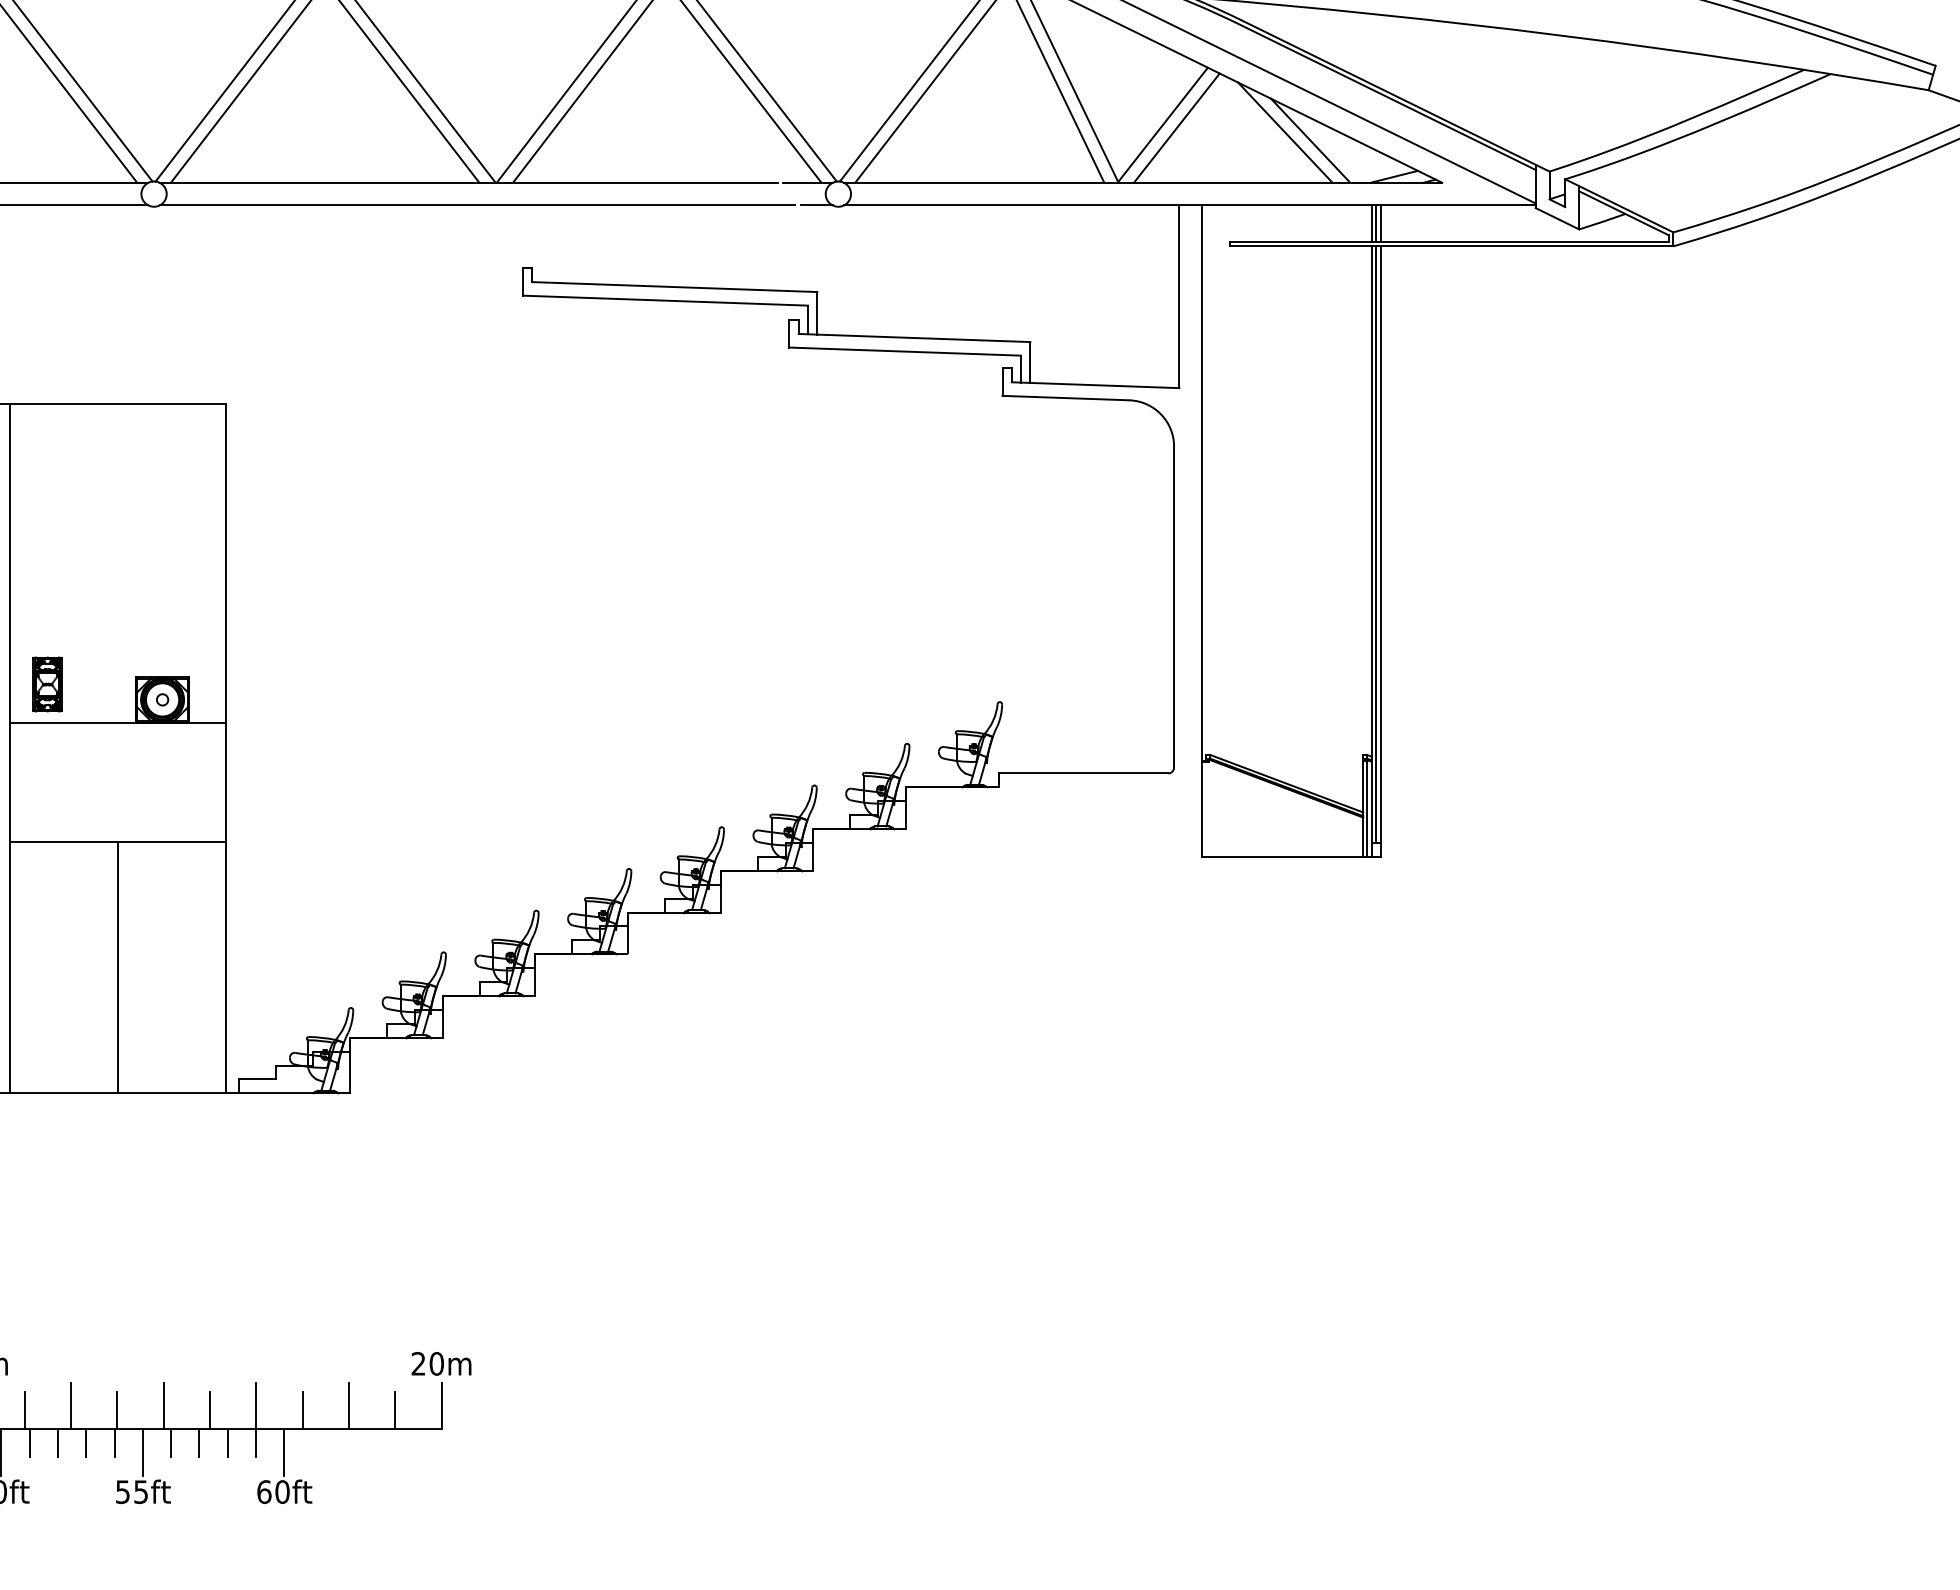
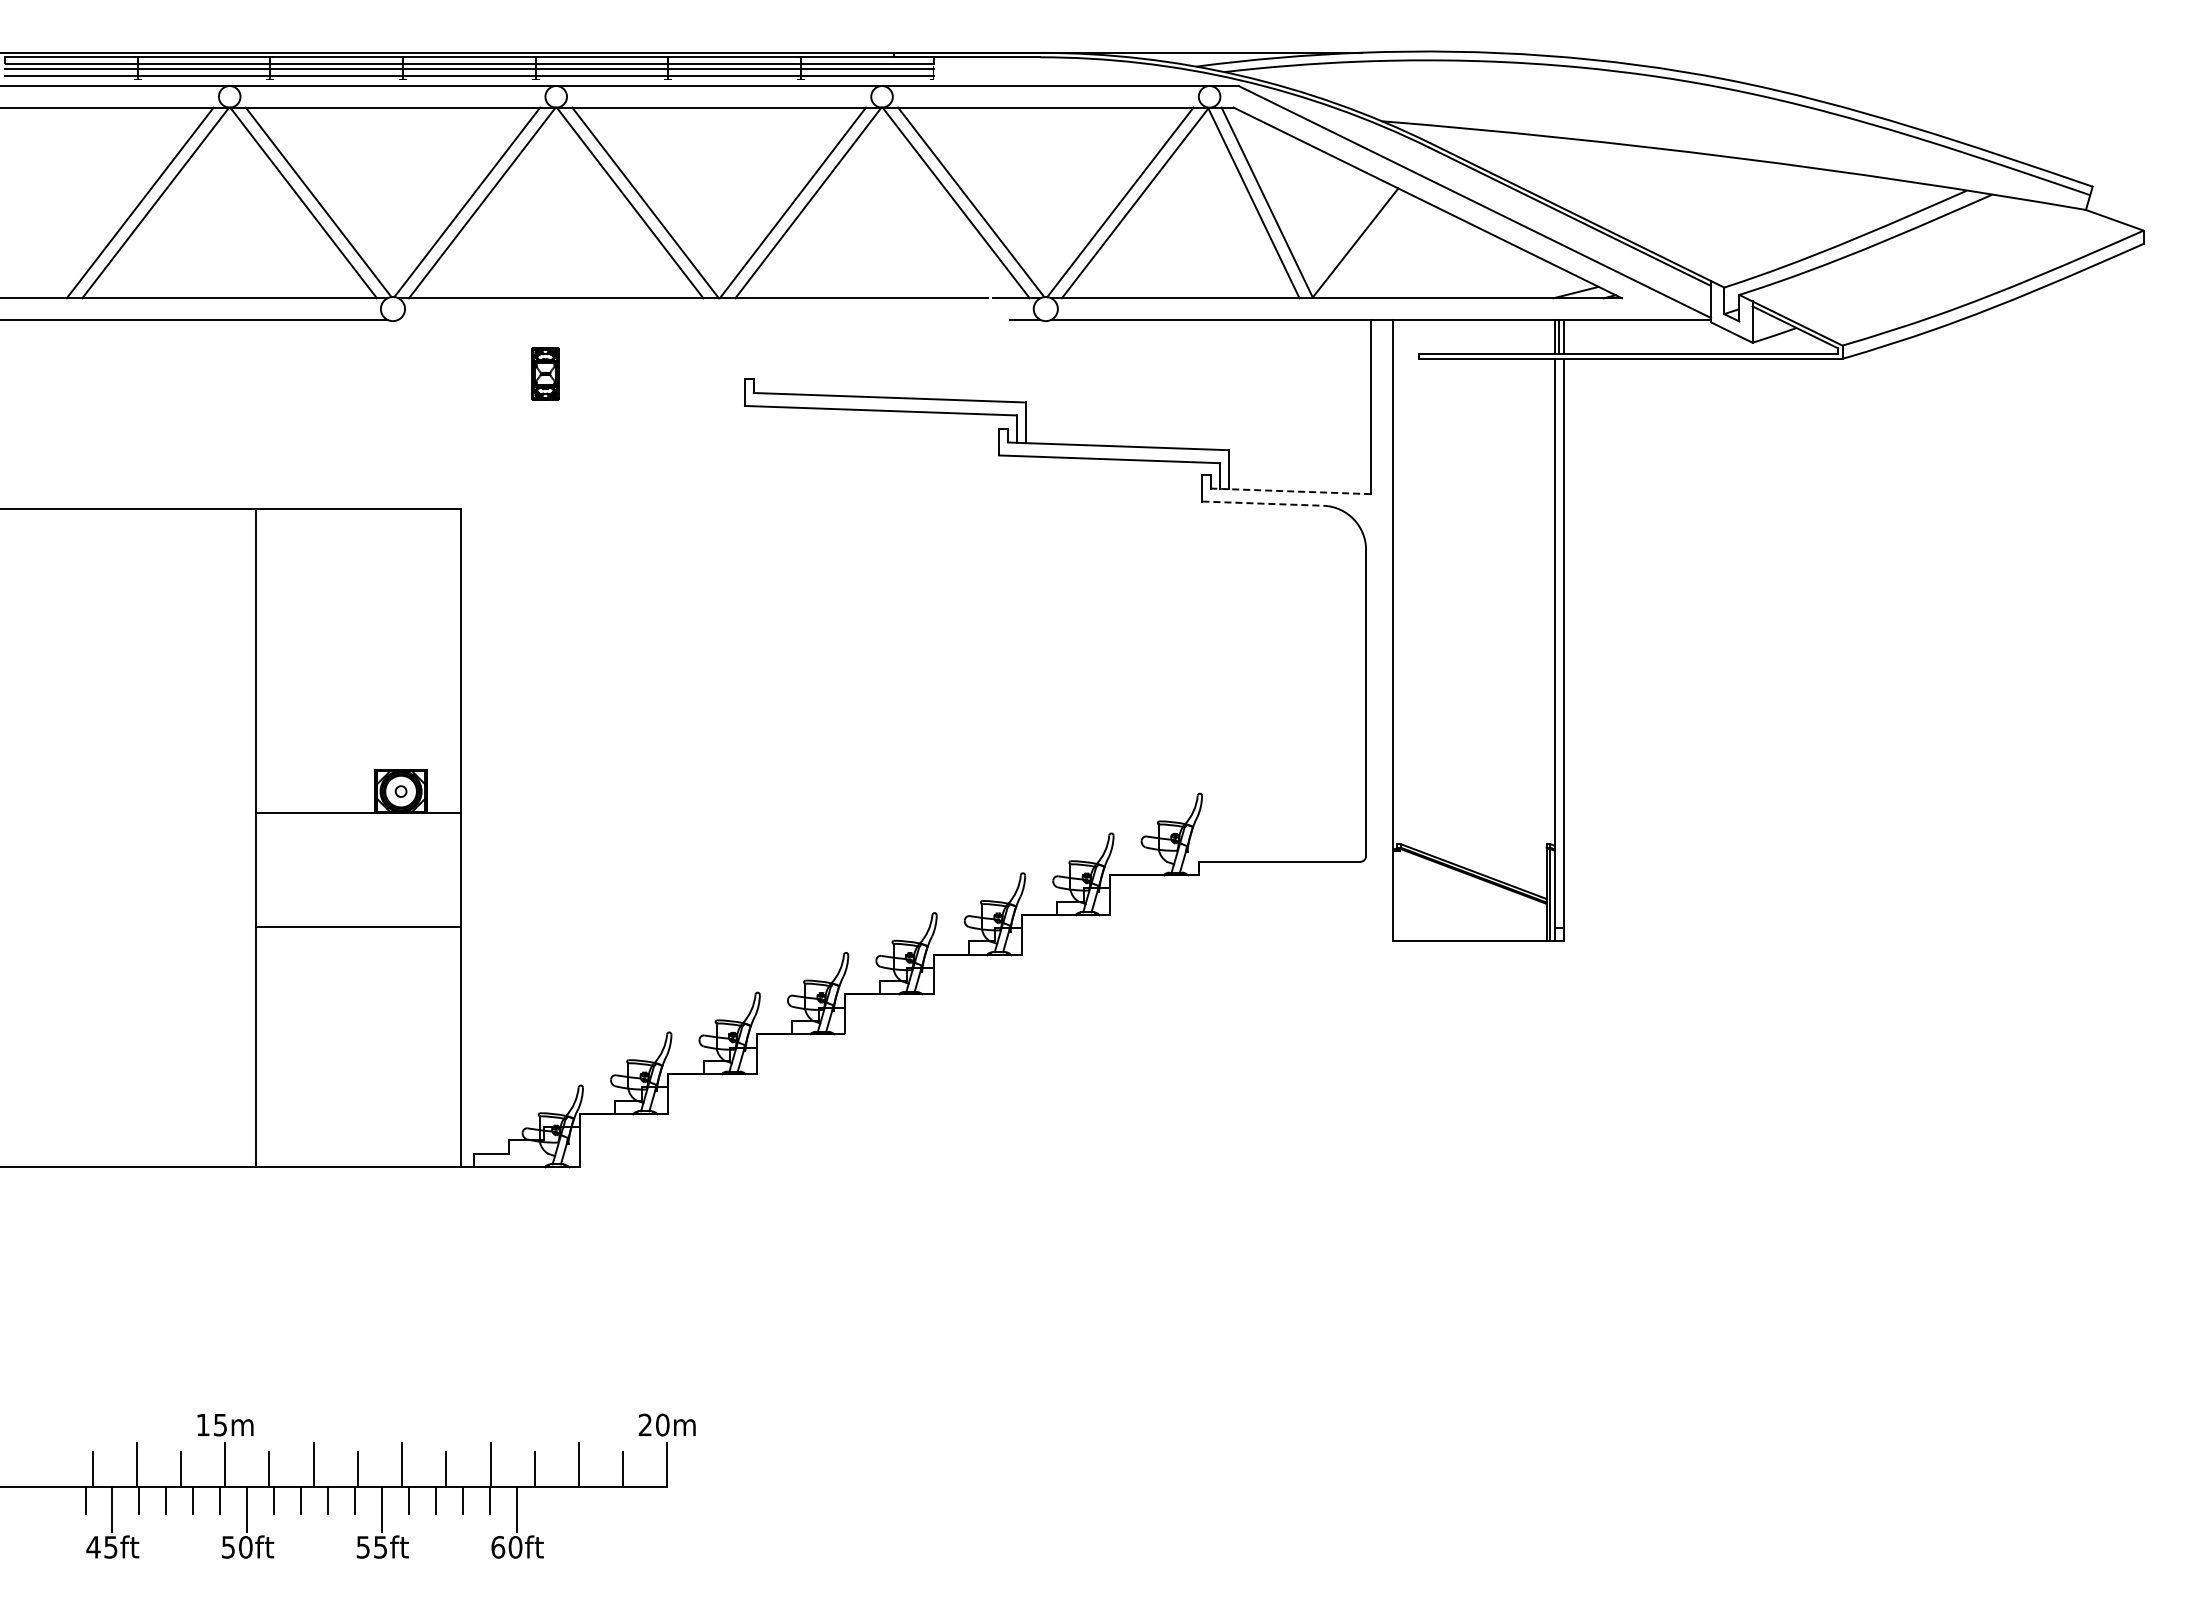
line: (1176, 128) -> (1368, 246), removed
line: (1285, 132) -> (1472, 250), removed
line: (1310, 141) -> (1496, 258), removed
line: (477, 205) -> (701, 319), removed
line: (1095, 385) -> (1291, 491), solid -> dashed
line: (1065, 397) -> (1262, 503), solid -> dashed
line: (1376, 544) -> (1559, 643), removed
part: (47, 684) -> (545, 373), moved
line: (117, 967) -> (358, 1046), removed

